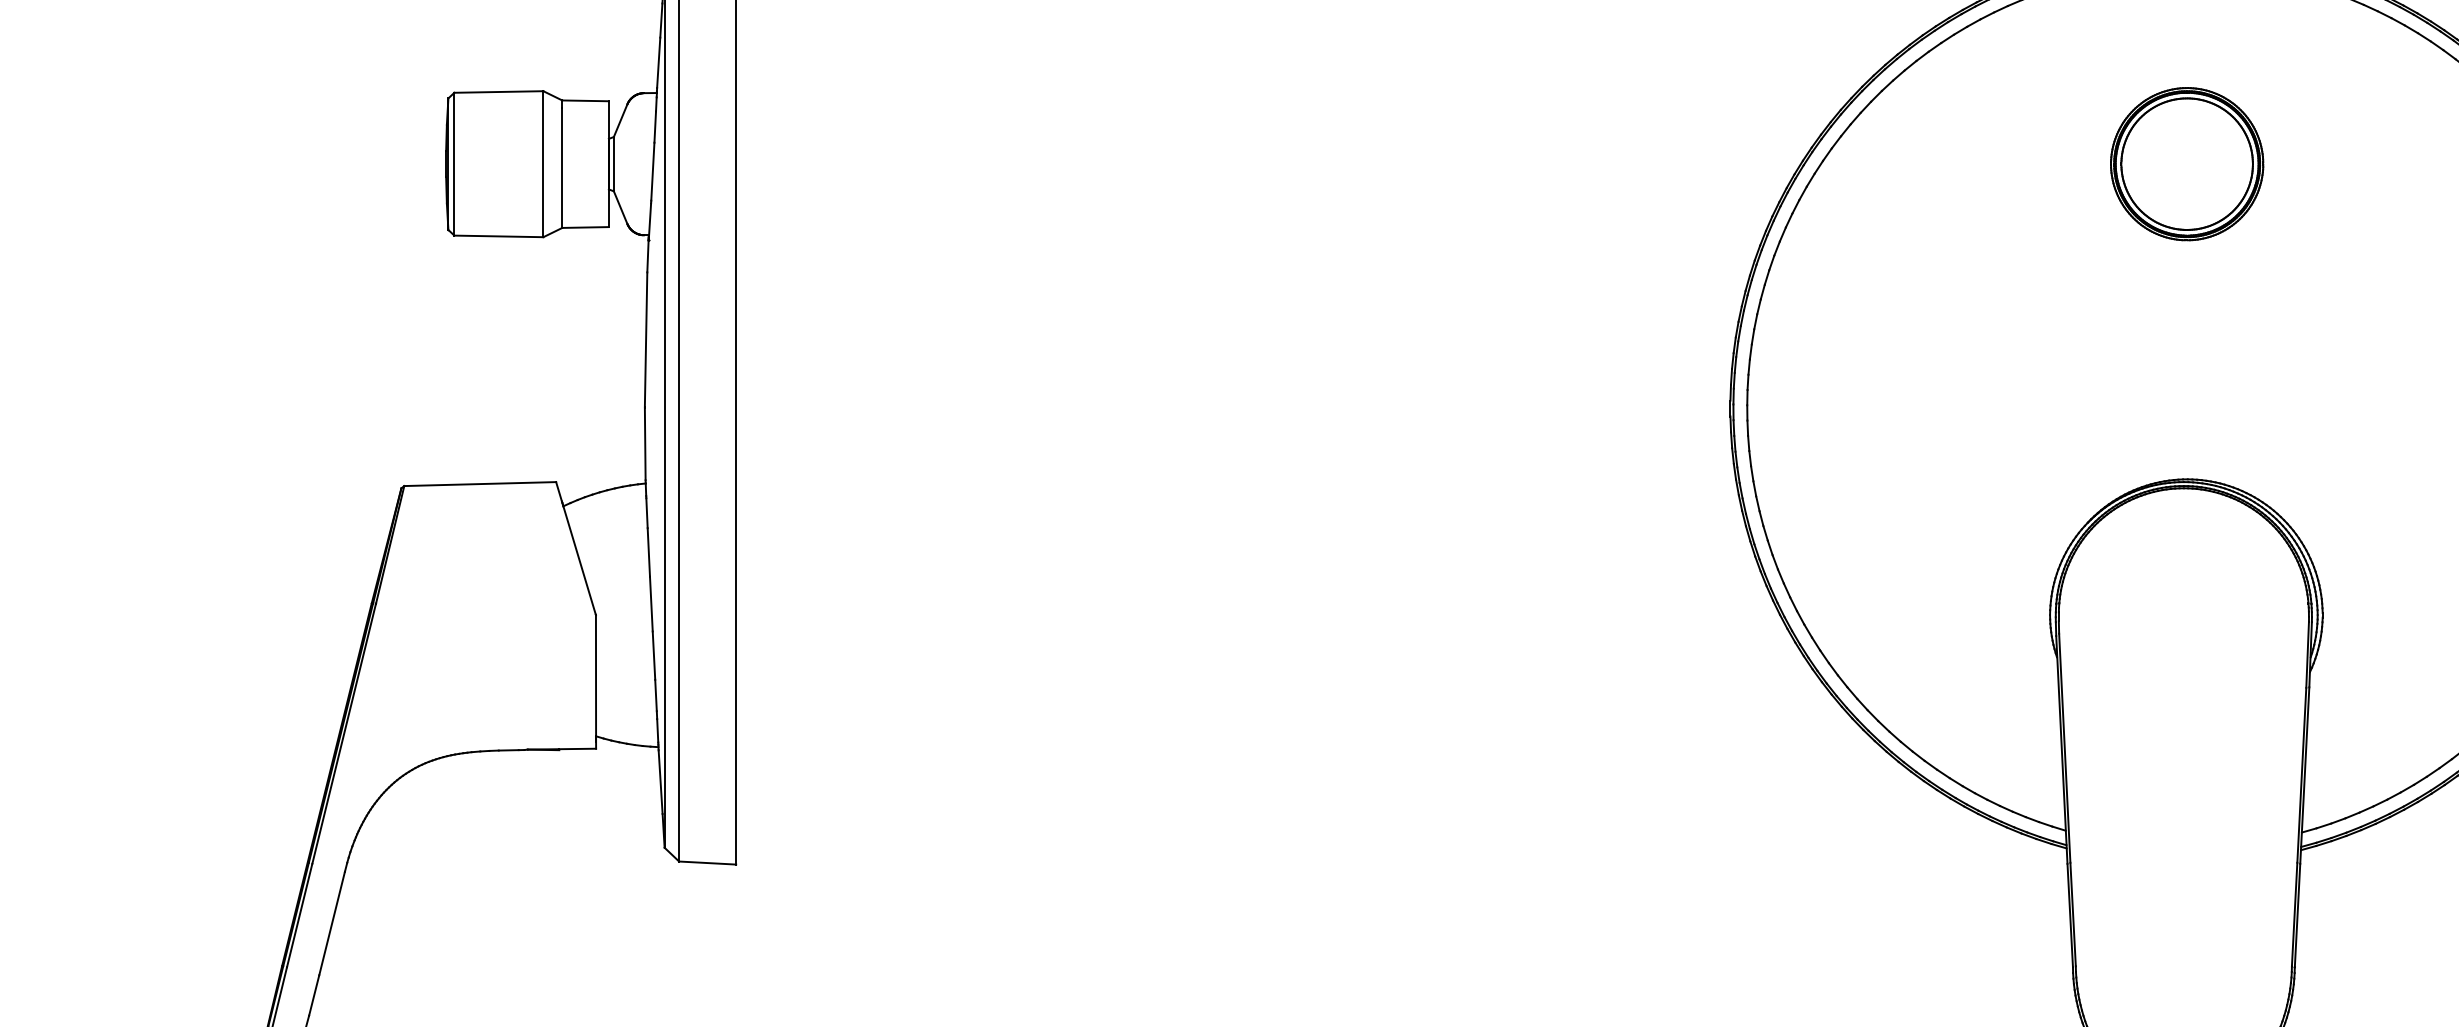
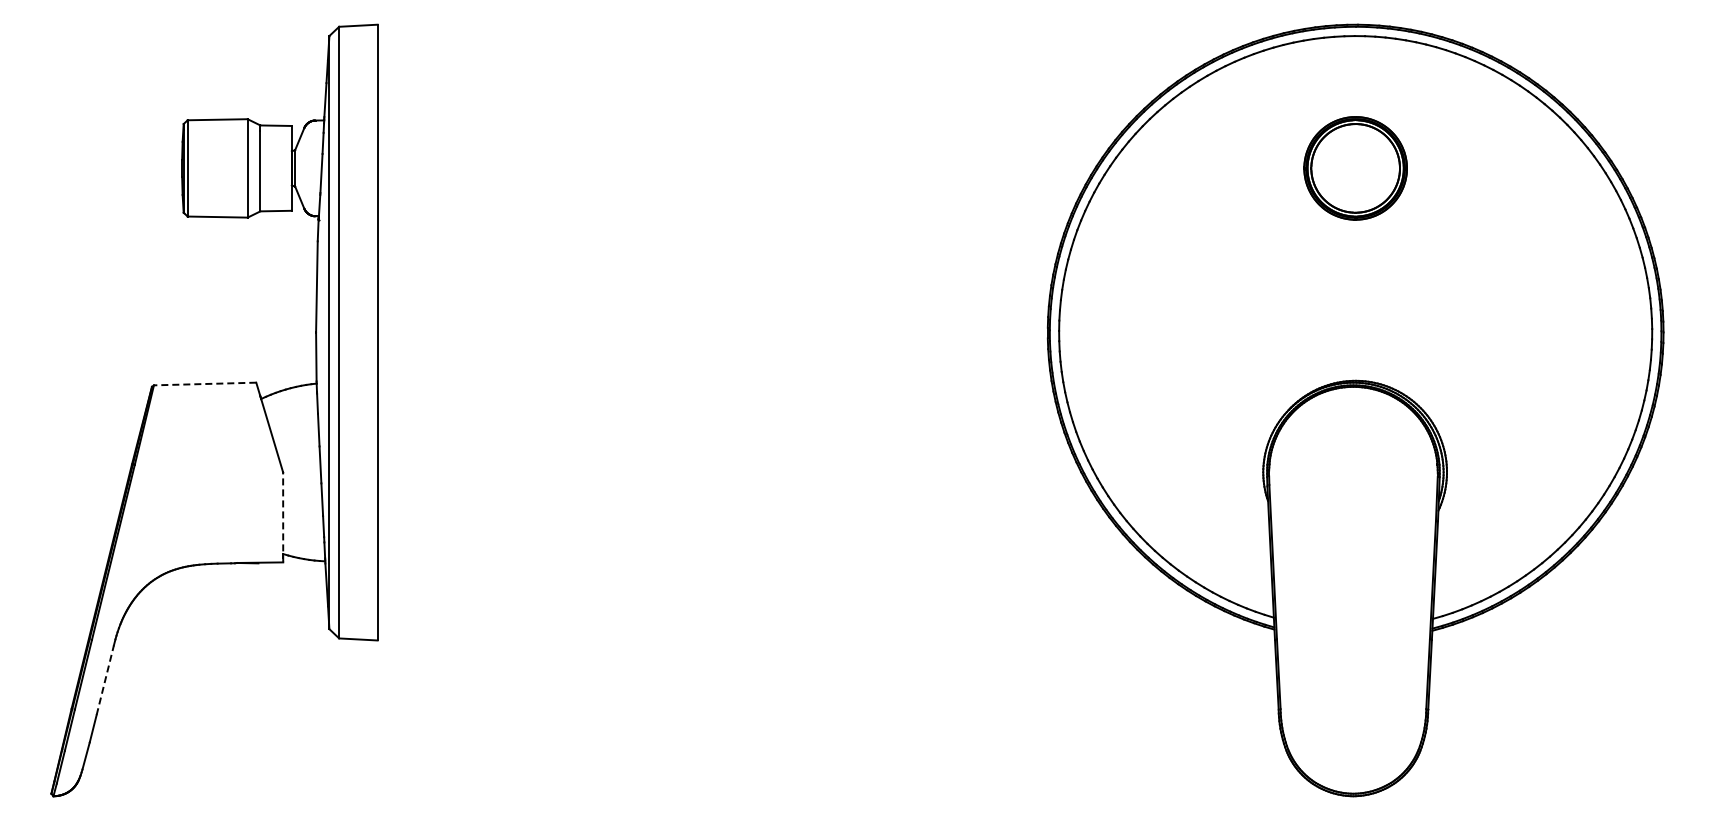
line: (479, 484) -> (204, 384), solid -> dashed
line: (596, 682) -> (283, 517), solid -> dashed
line: (332, 923) -> (105, 680), solid -> dashed

